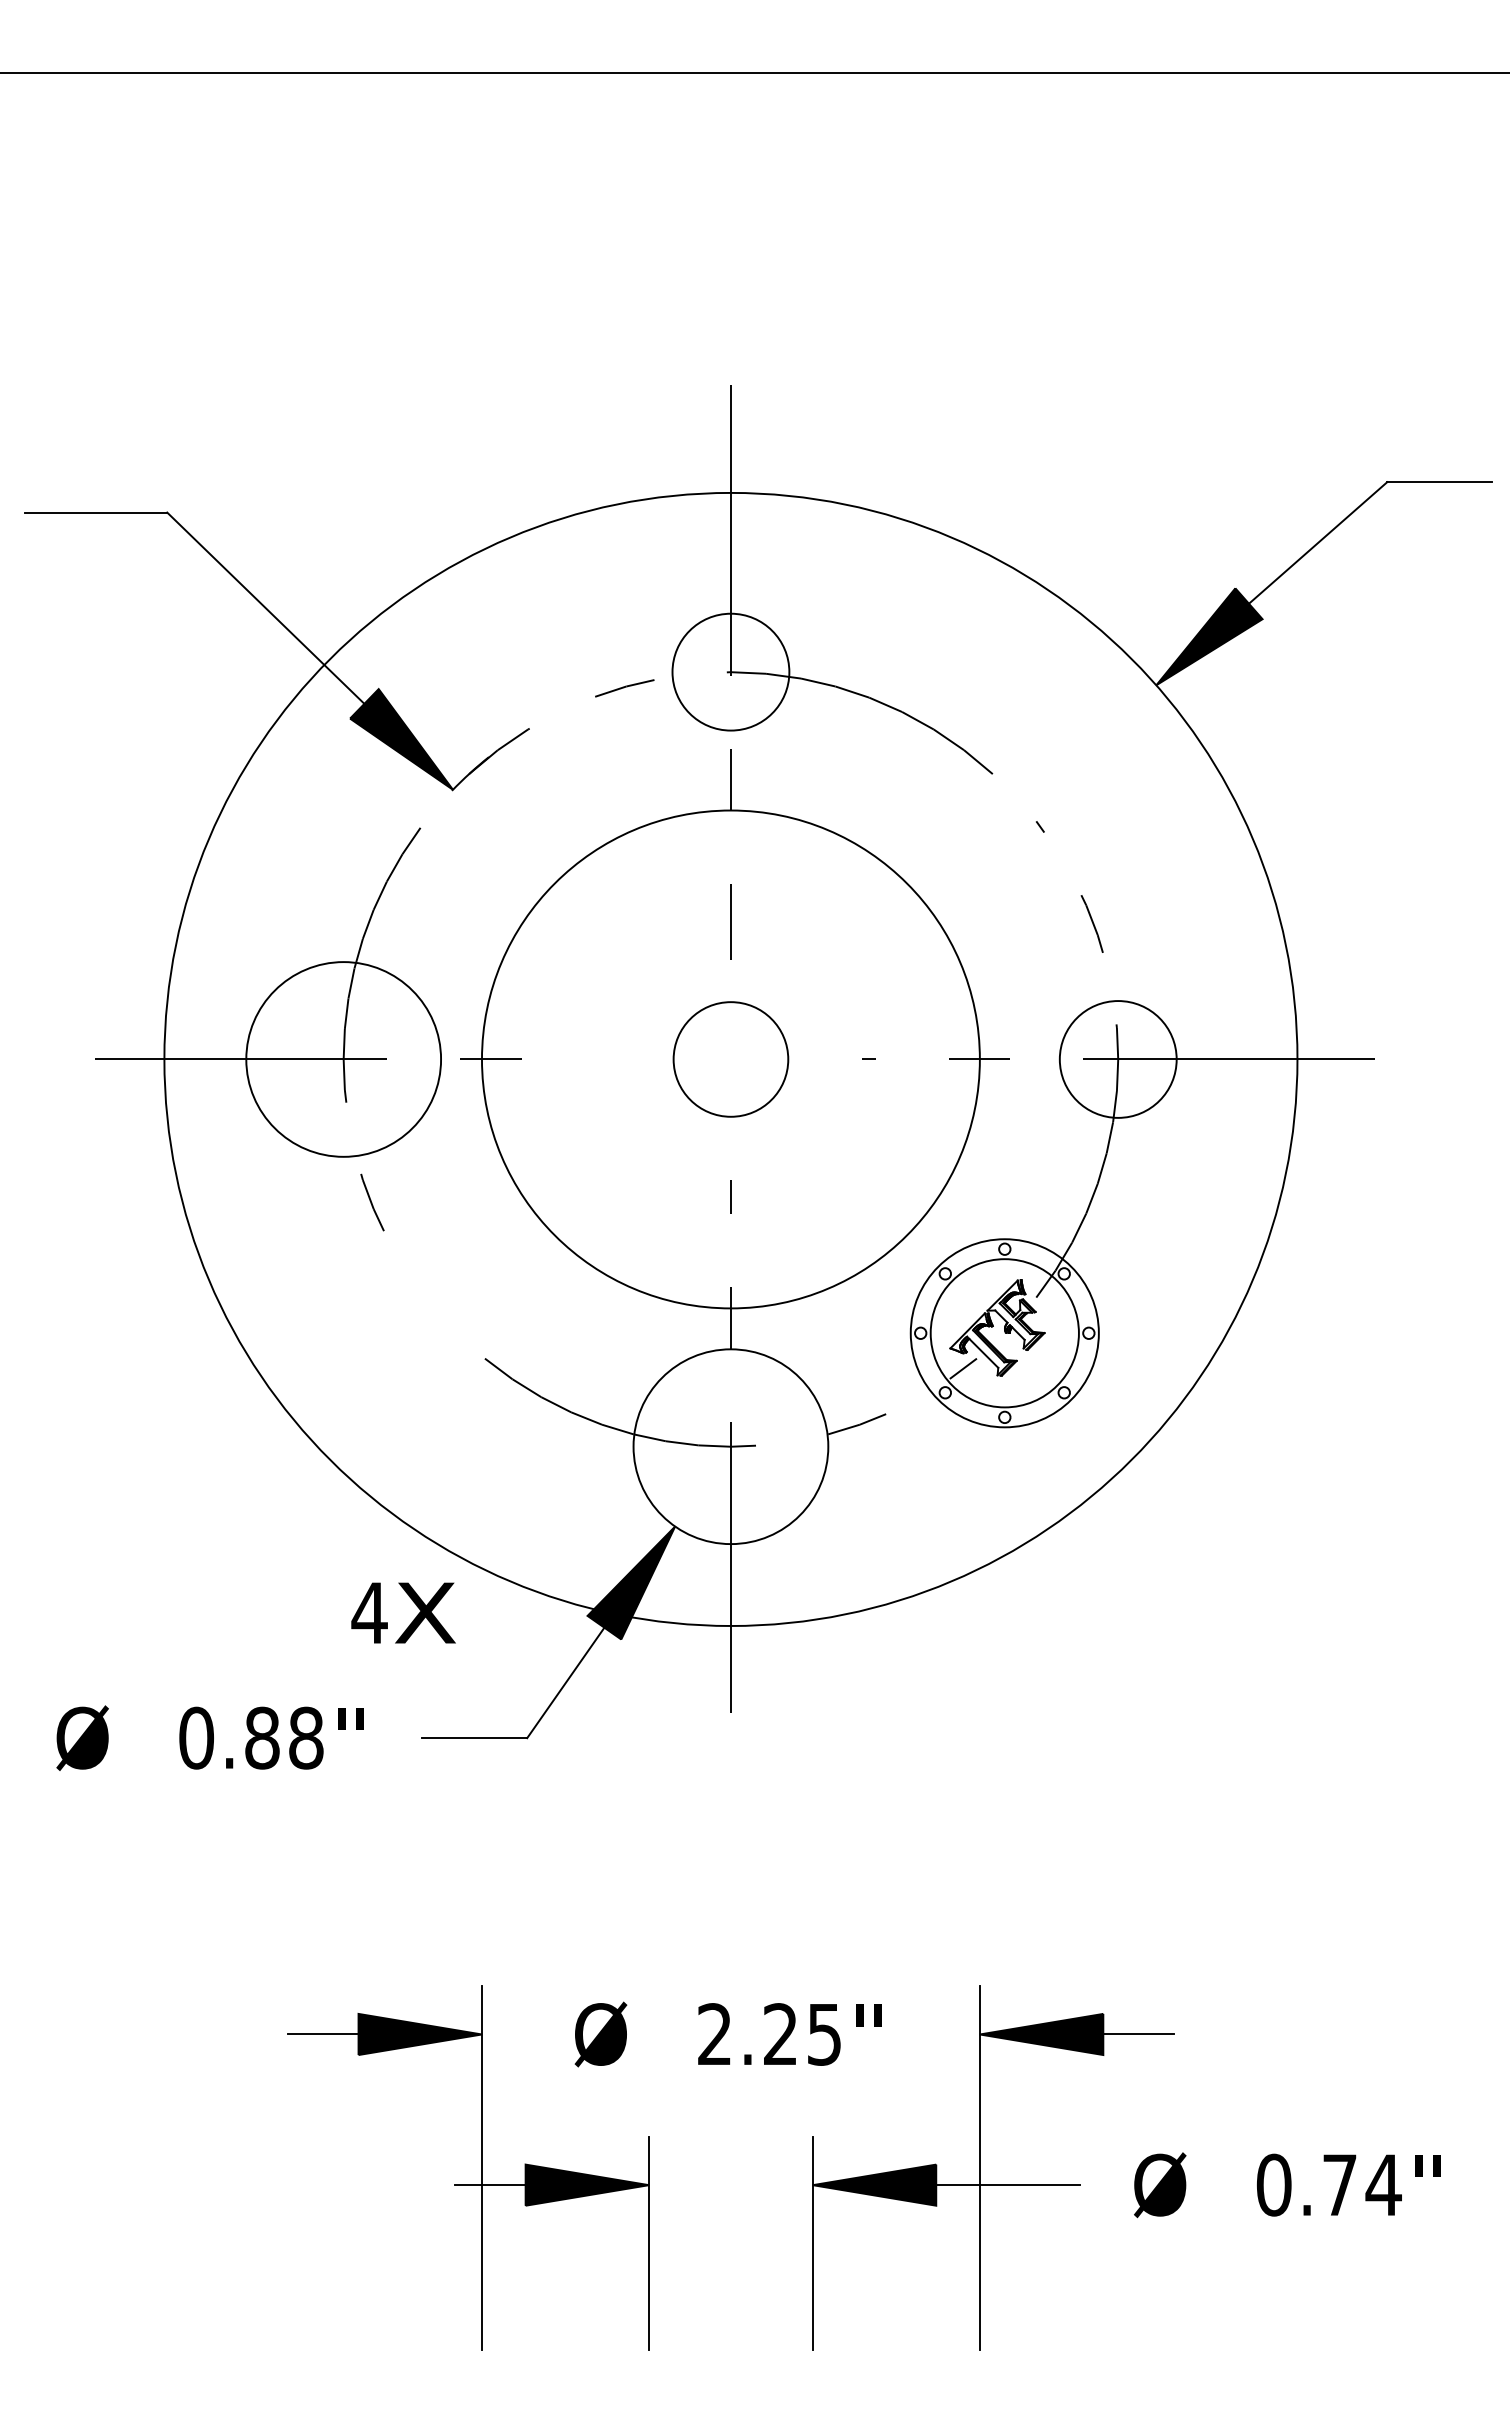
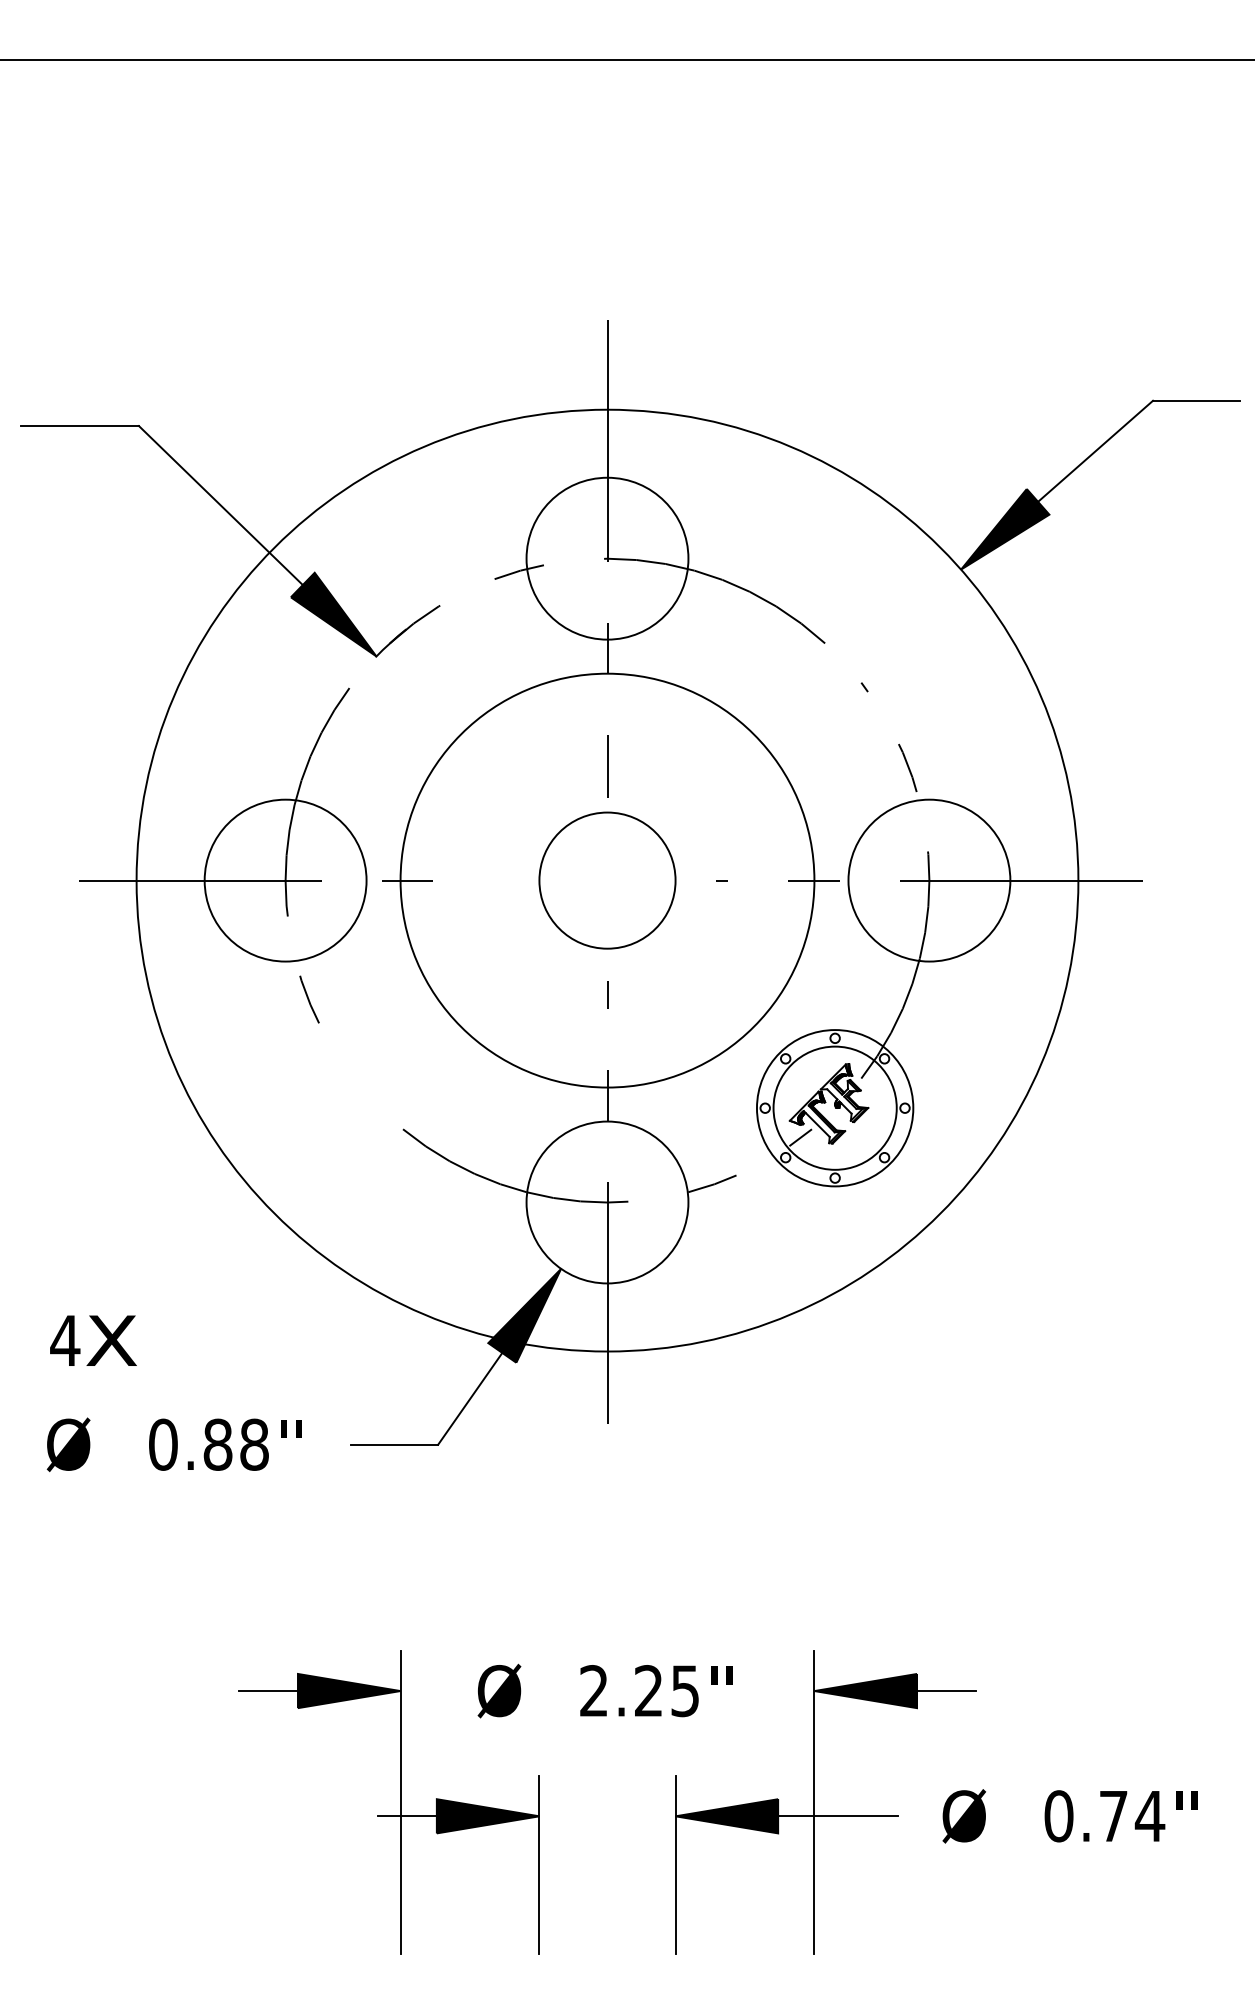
circle: (730, 671) -> (607, 558), size x1.67
circle: (730, 1059) -> (607, 880), size x1.43
circle: (1117, 1059) -> (928, 880), size x1.67
text: (403, 1612) -> (93, 1340), moved

